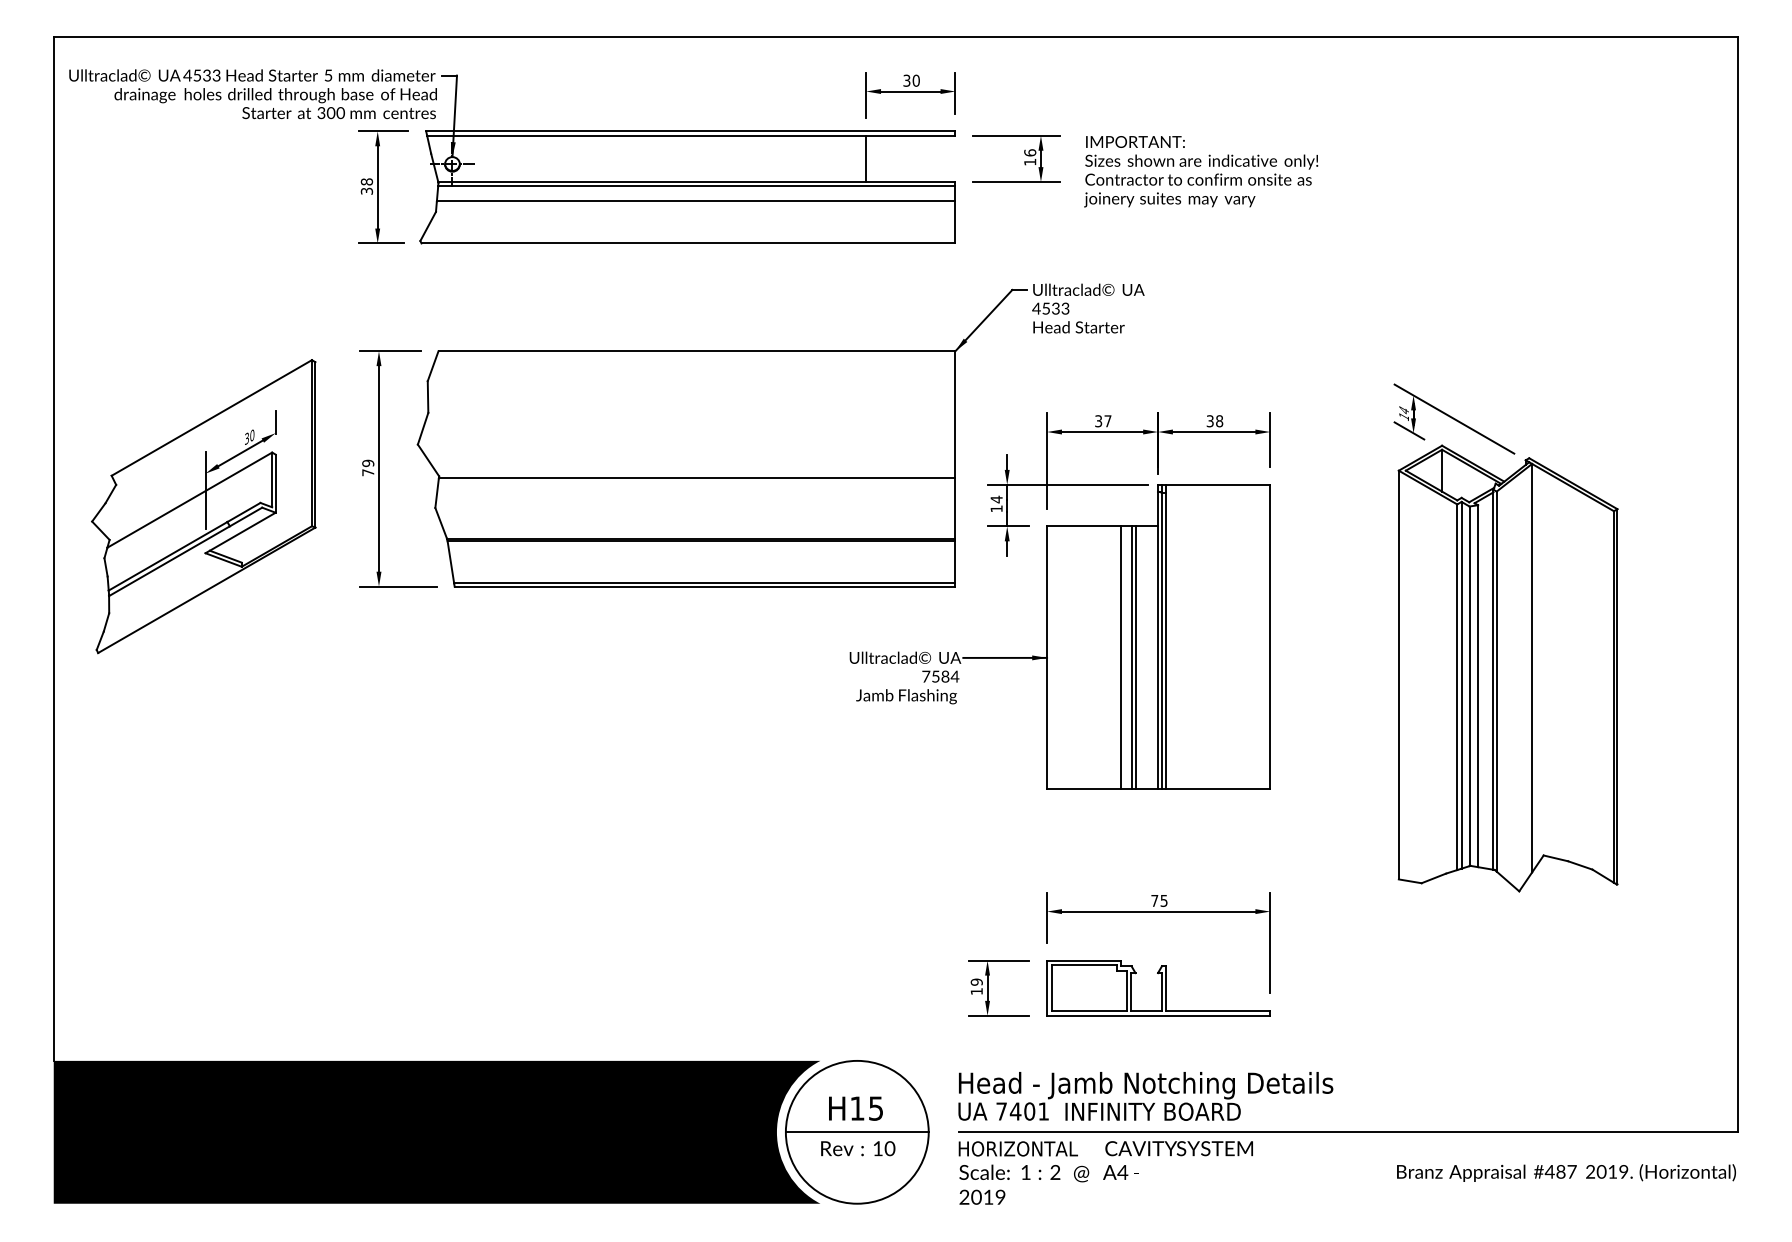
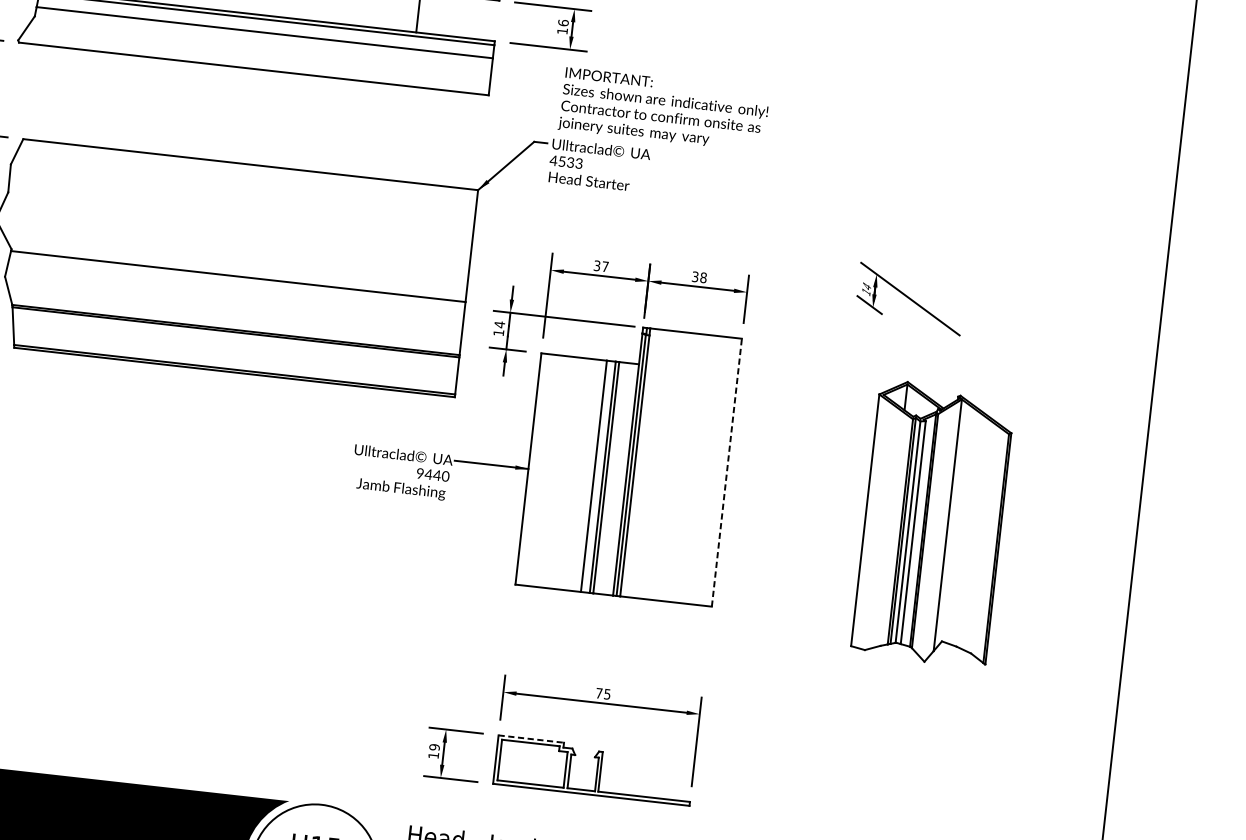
text: (1201, 171) -> (664, 109), moved
line: (1270, 636) -> (727, 472), solid -> dashed
part: (1507, 668) -> (932, 523), size x0.7
text: (940, 676) -> (432, 474), 7584 -> 9440
line: (1084, 960) -> (531, 738), solid -> dashed

